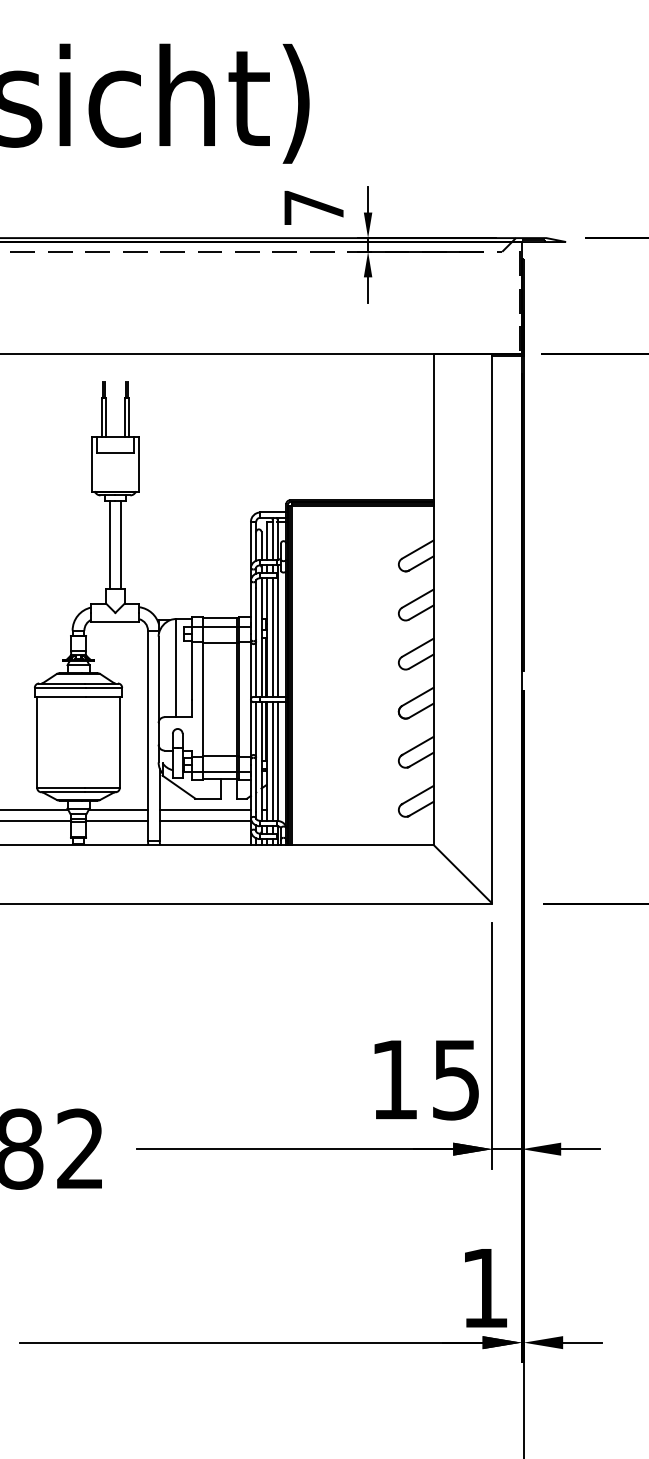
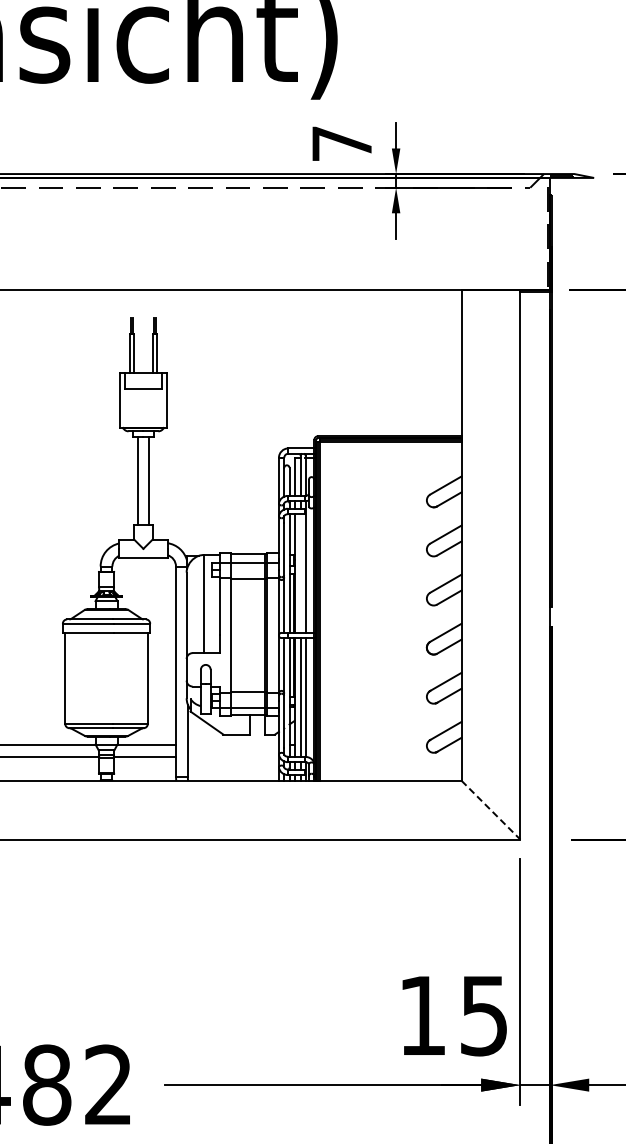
line: (272, 637) -> (300, 573), removed
line: (204, 809) -> (232, 745), removed
line: (204, 821) -> (232, 757), removed
line: (462, 874) -> (490, 810), solid -> dashed

